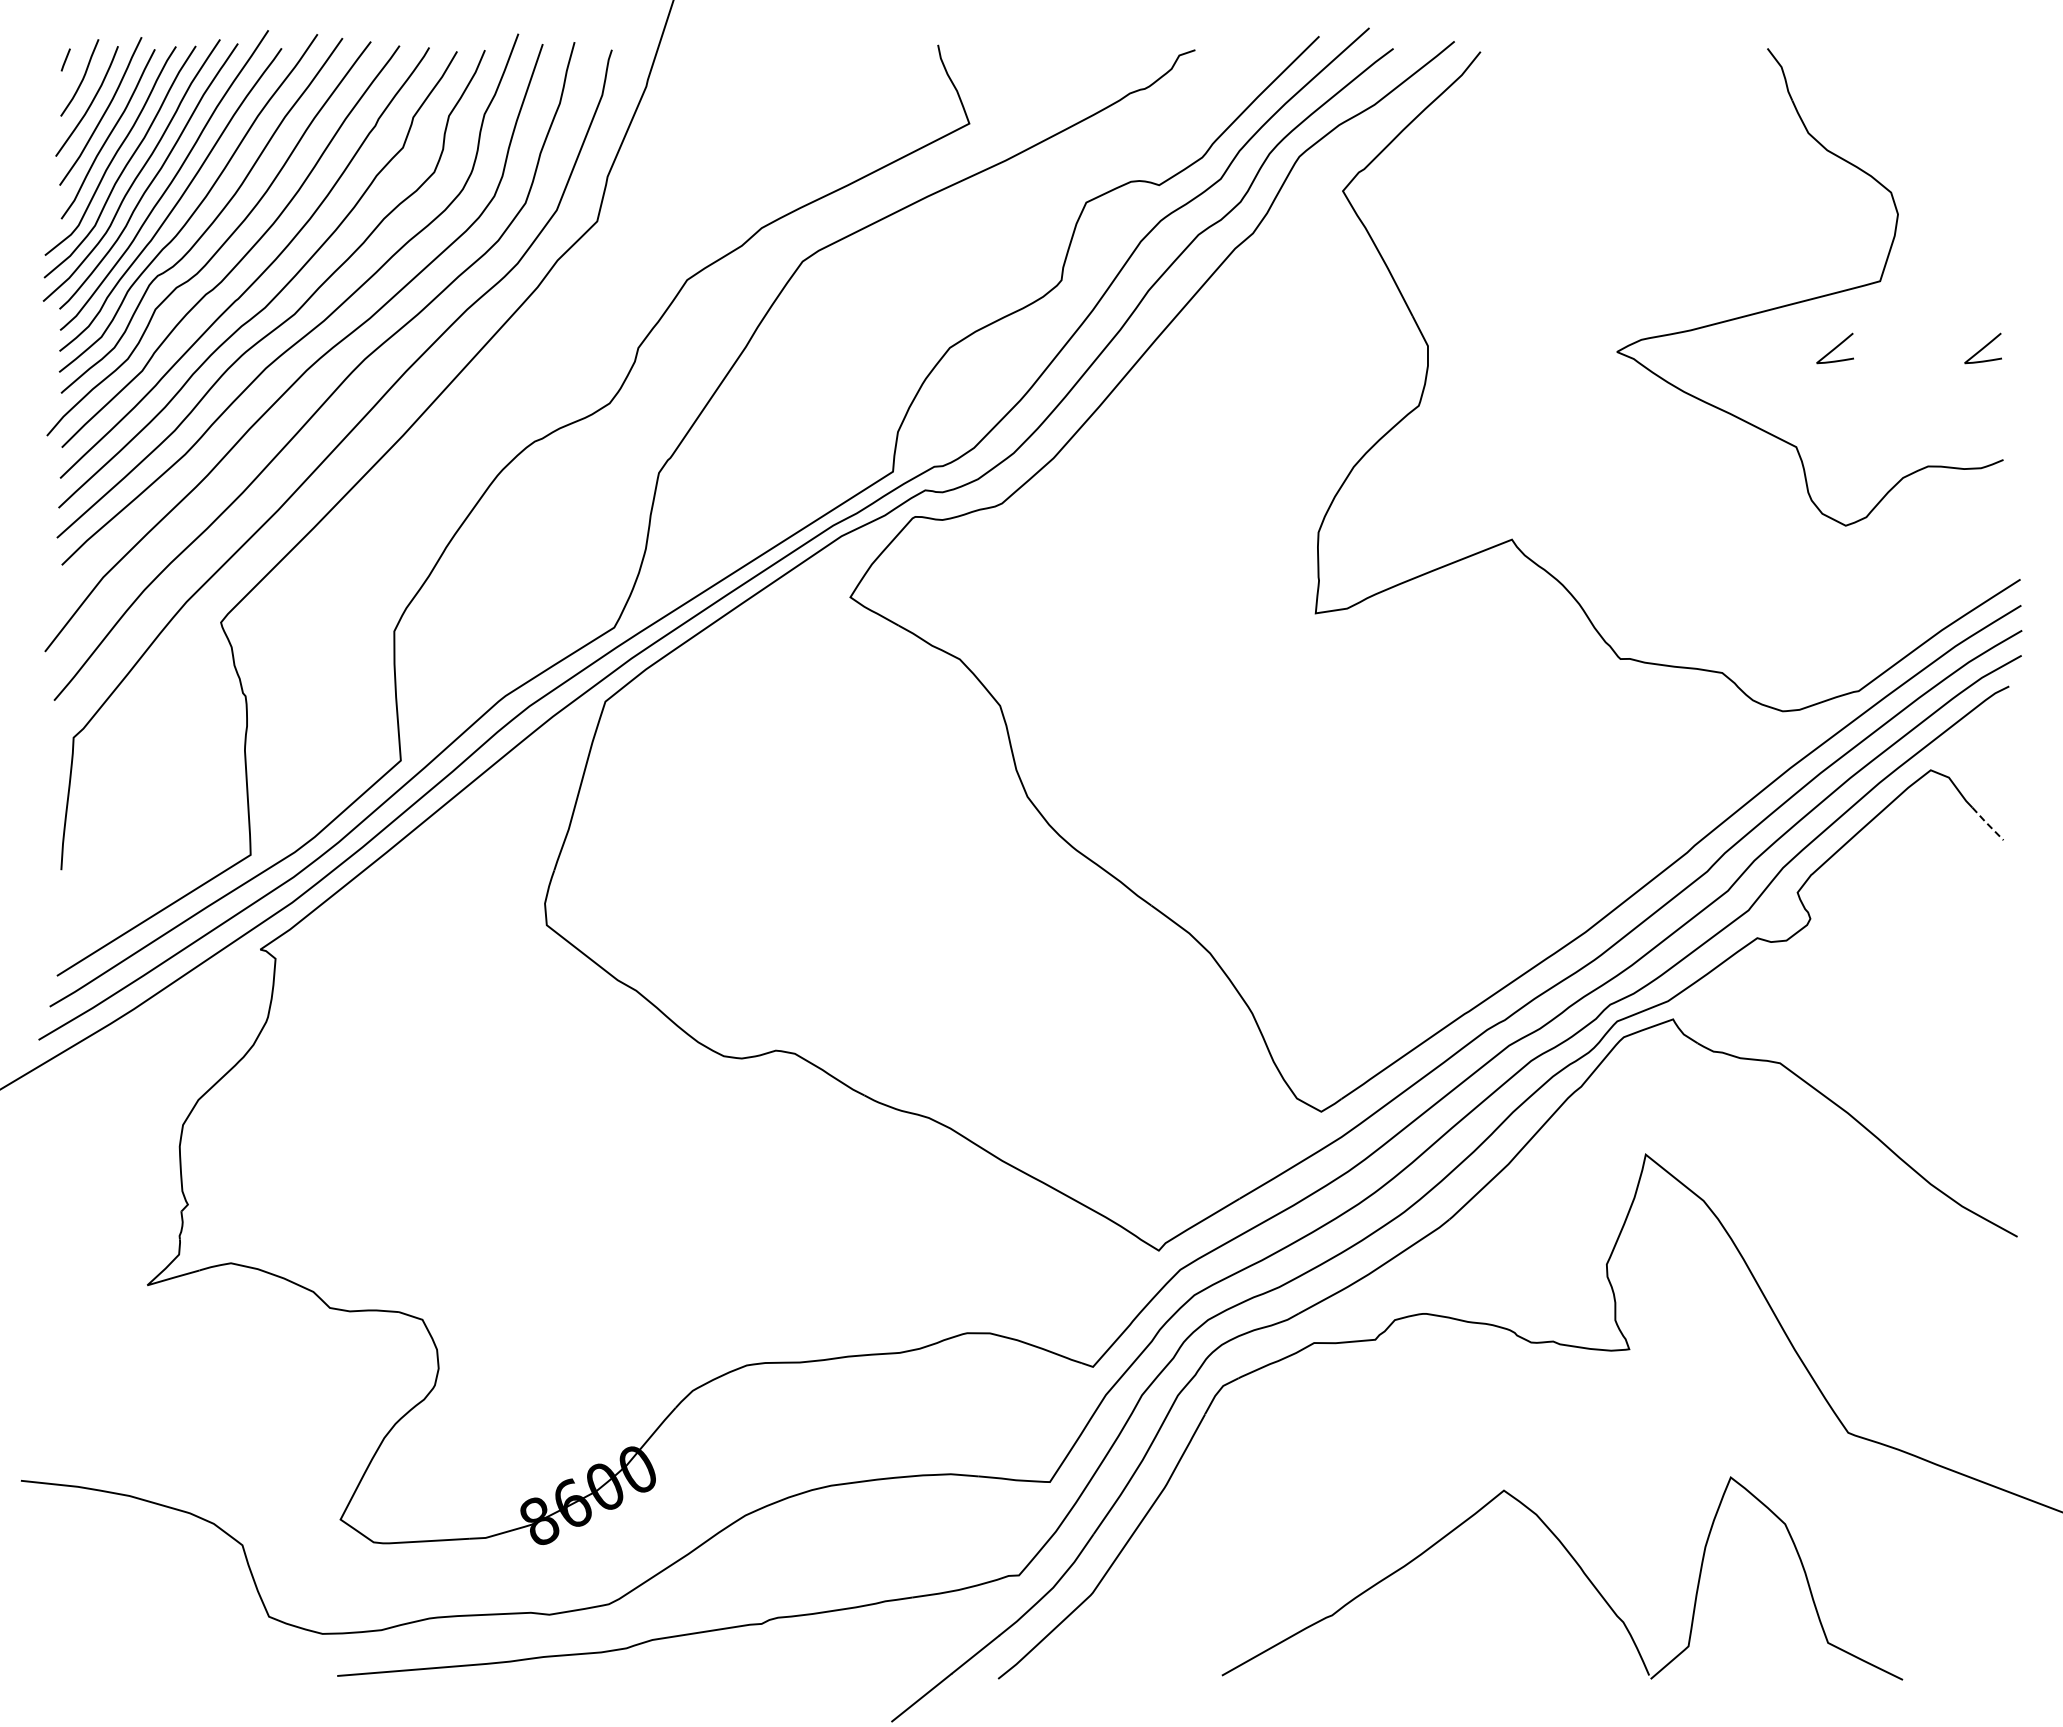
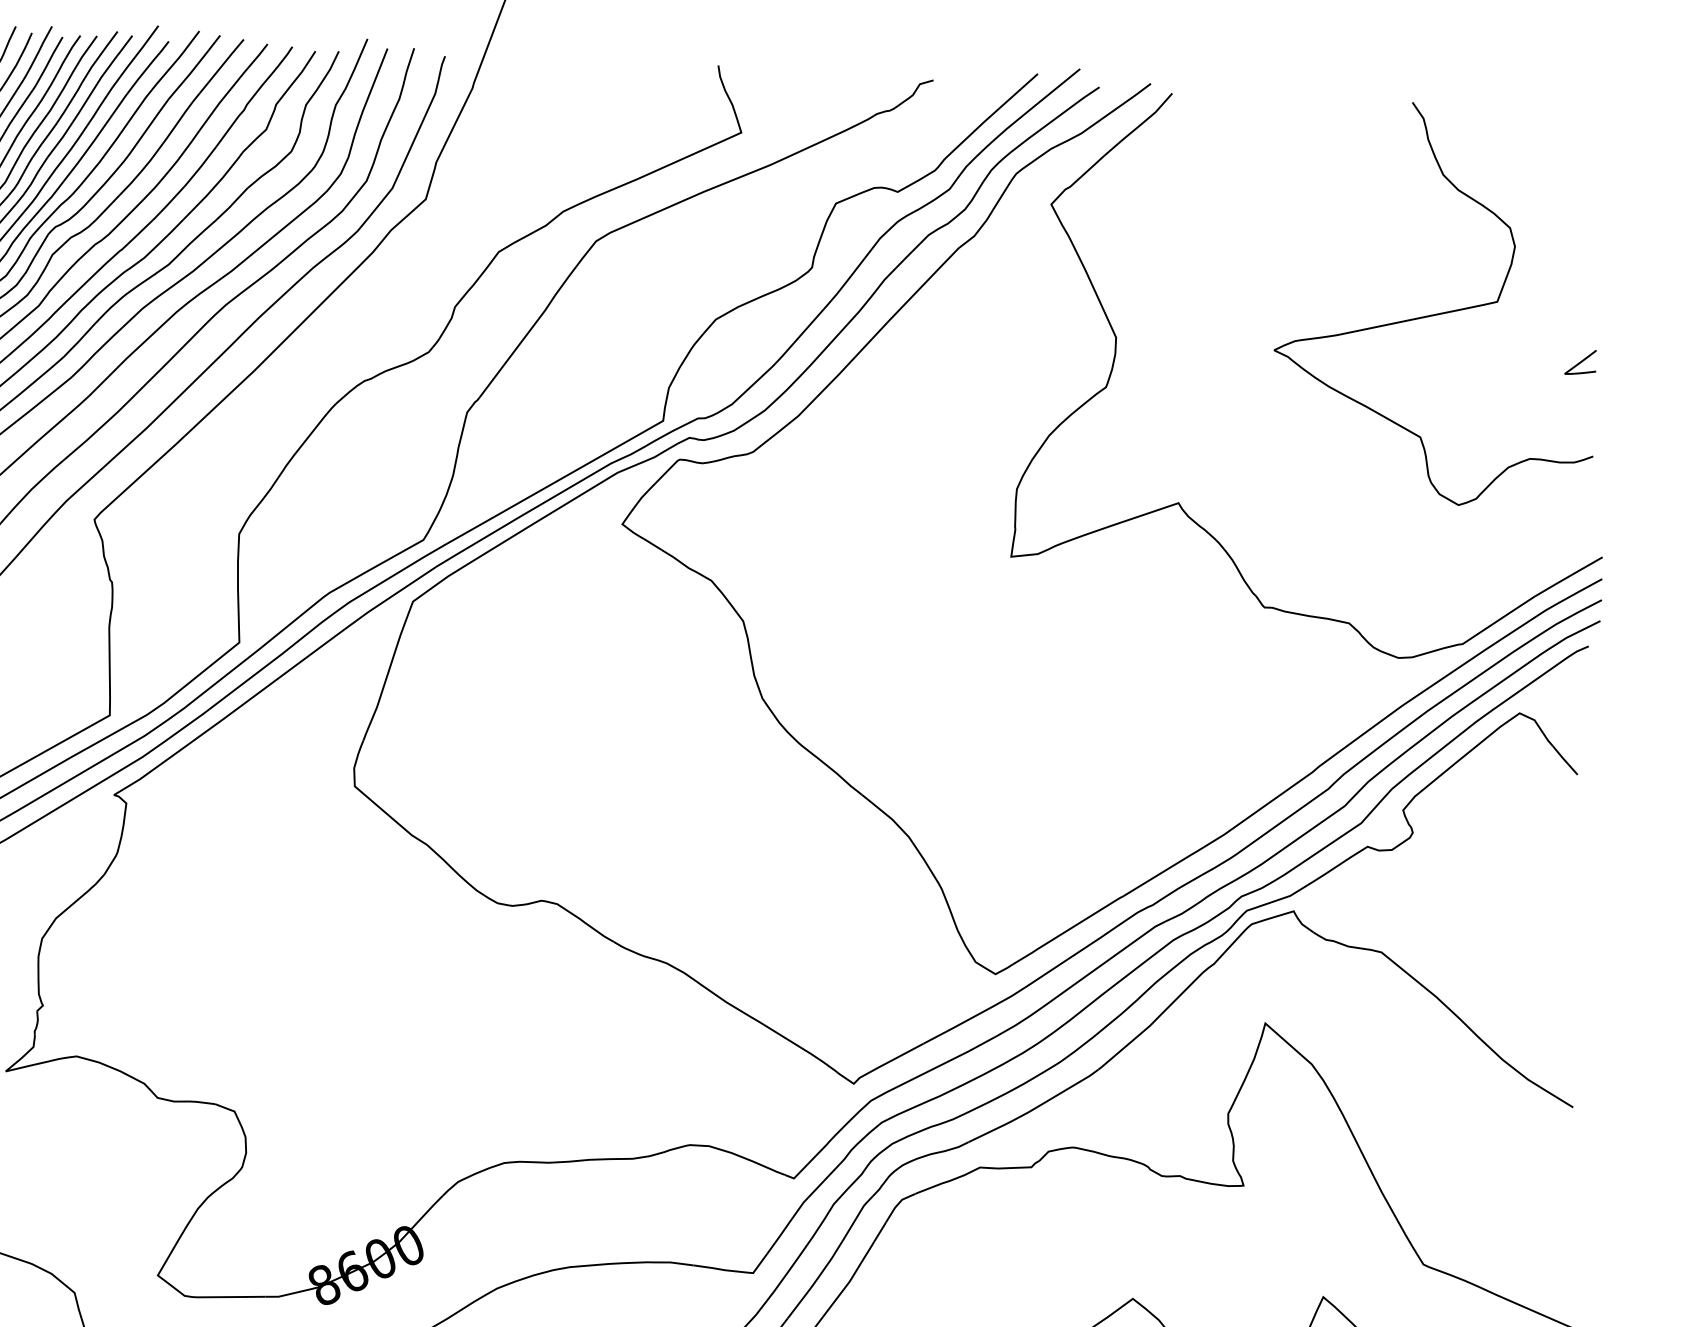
curve: (1834, 348) -> (1456, 356), removed
line: (1987, 823) -> (1564, 760), dashed -> solid

